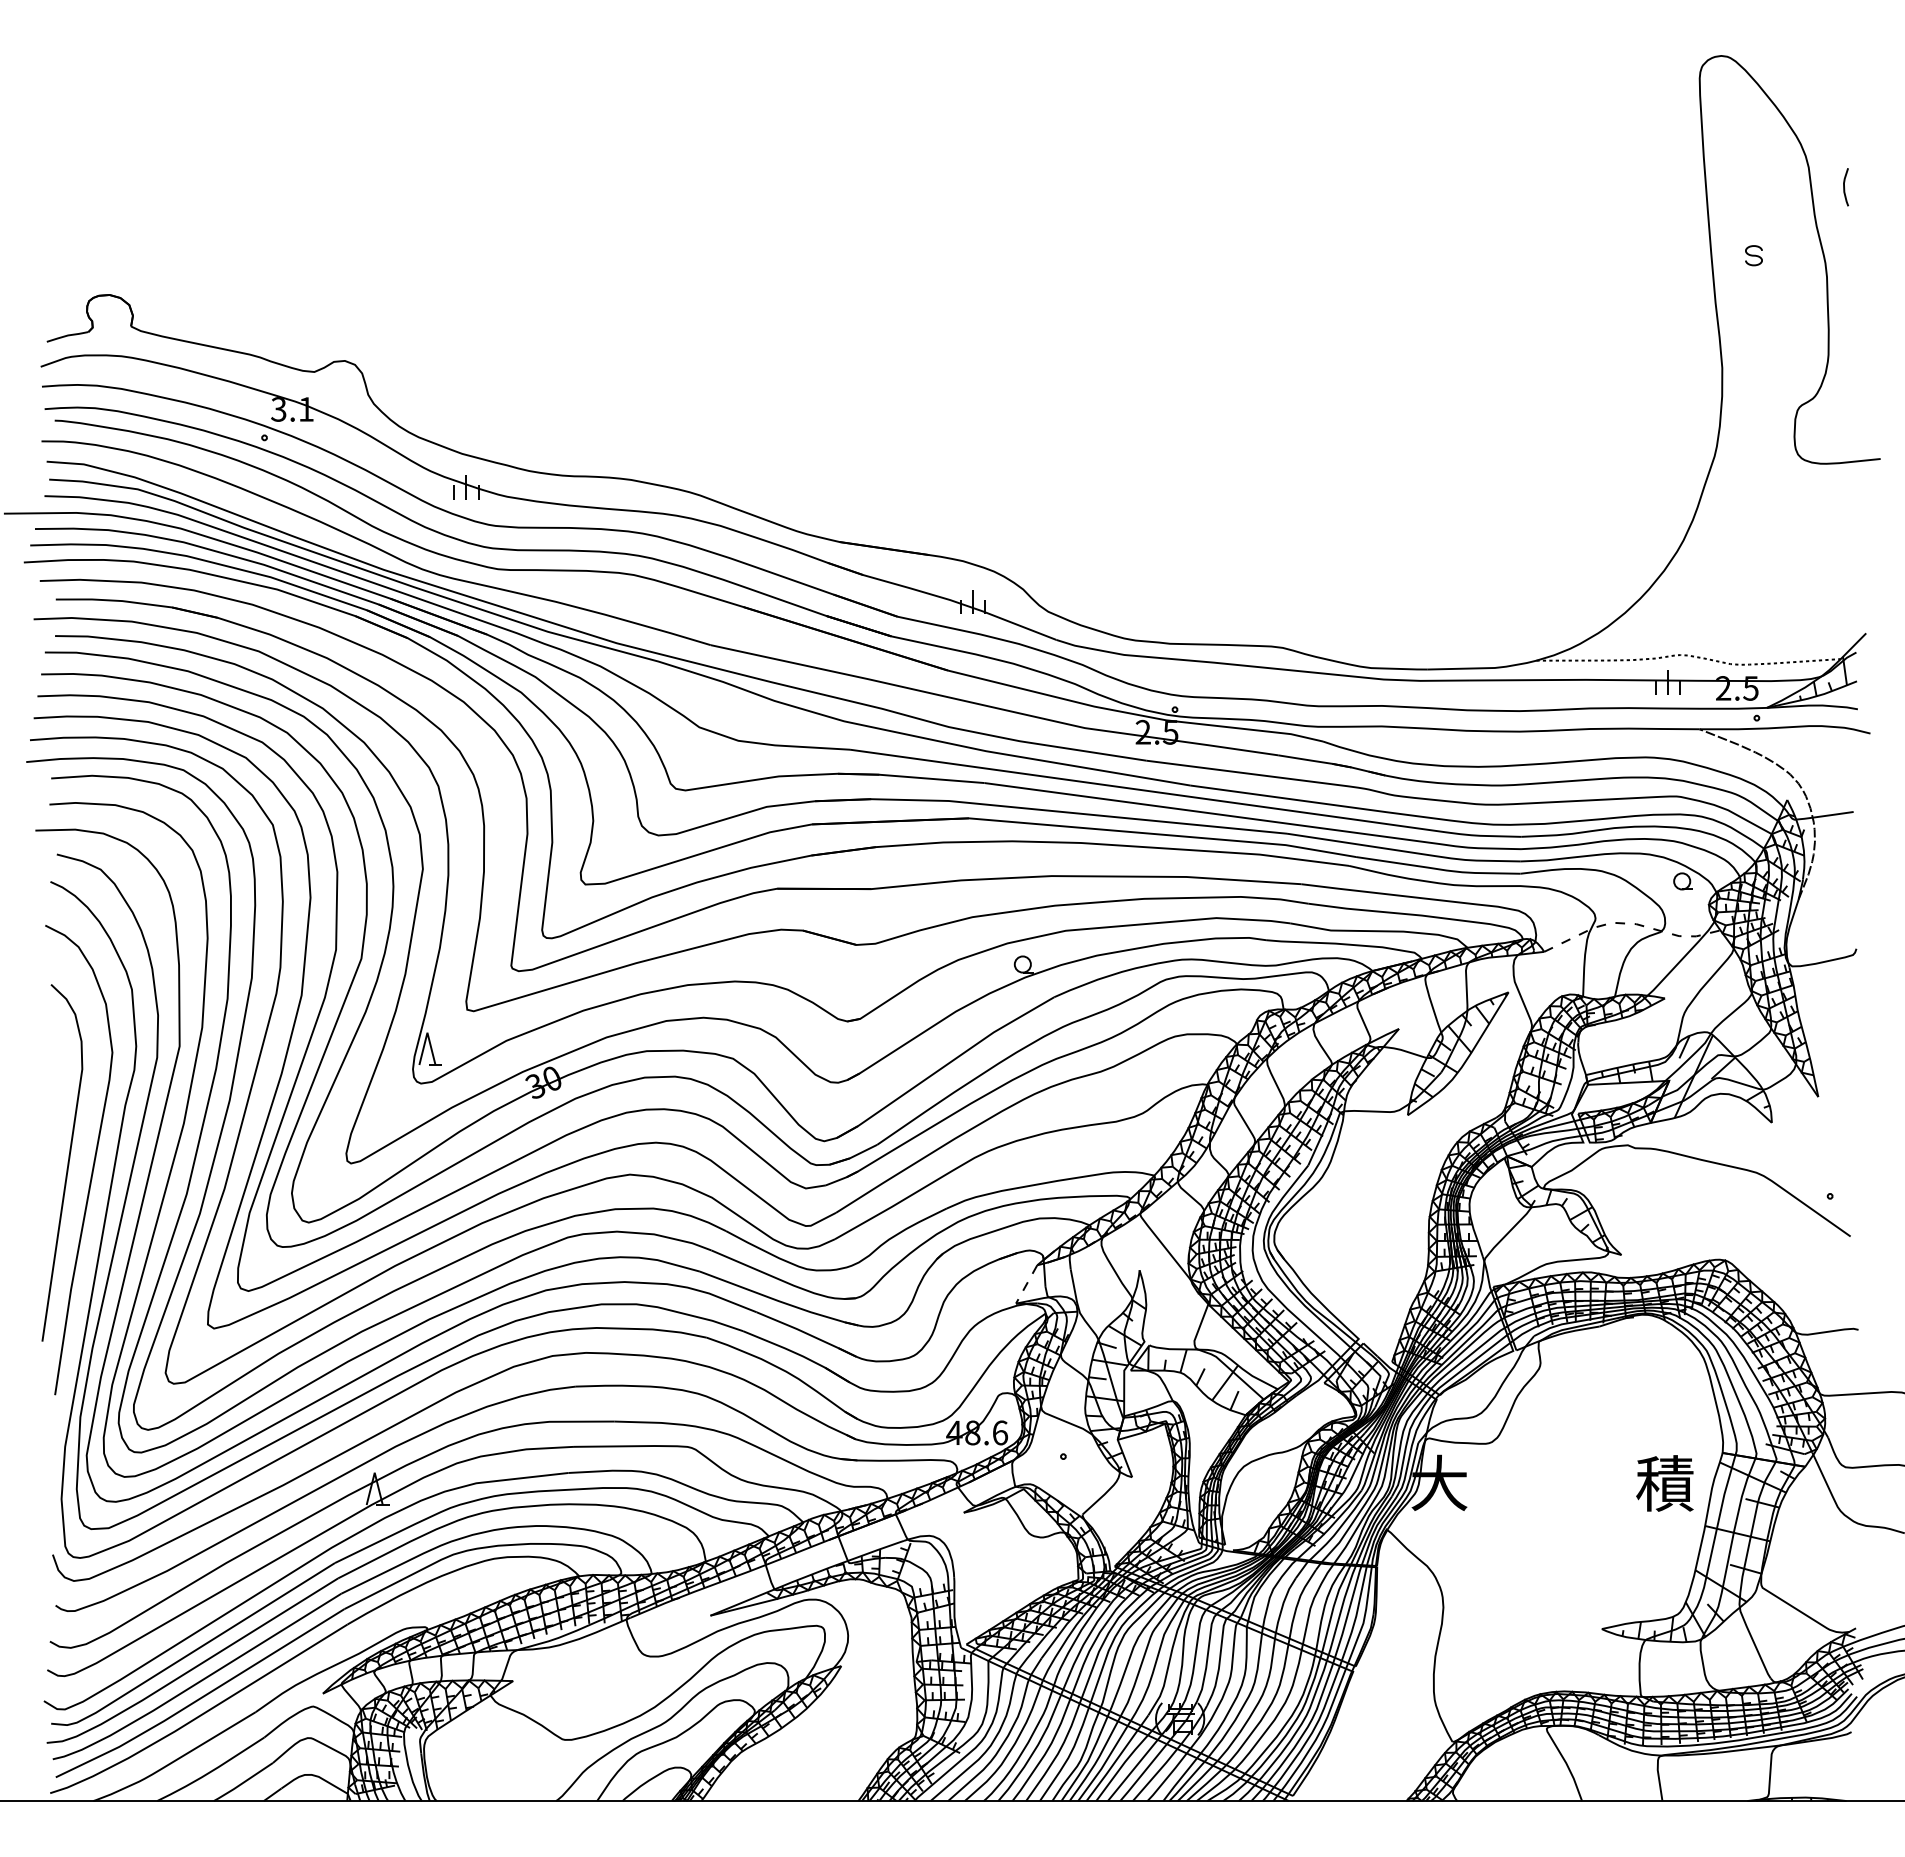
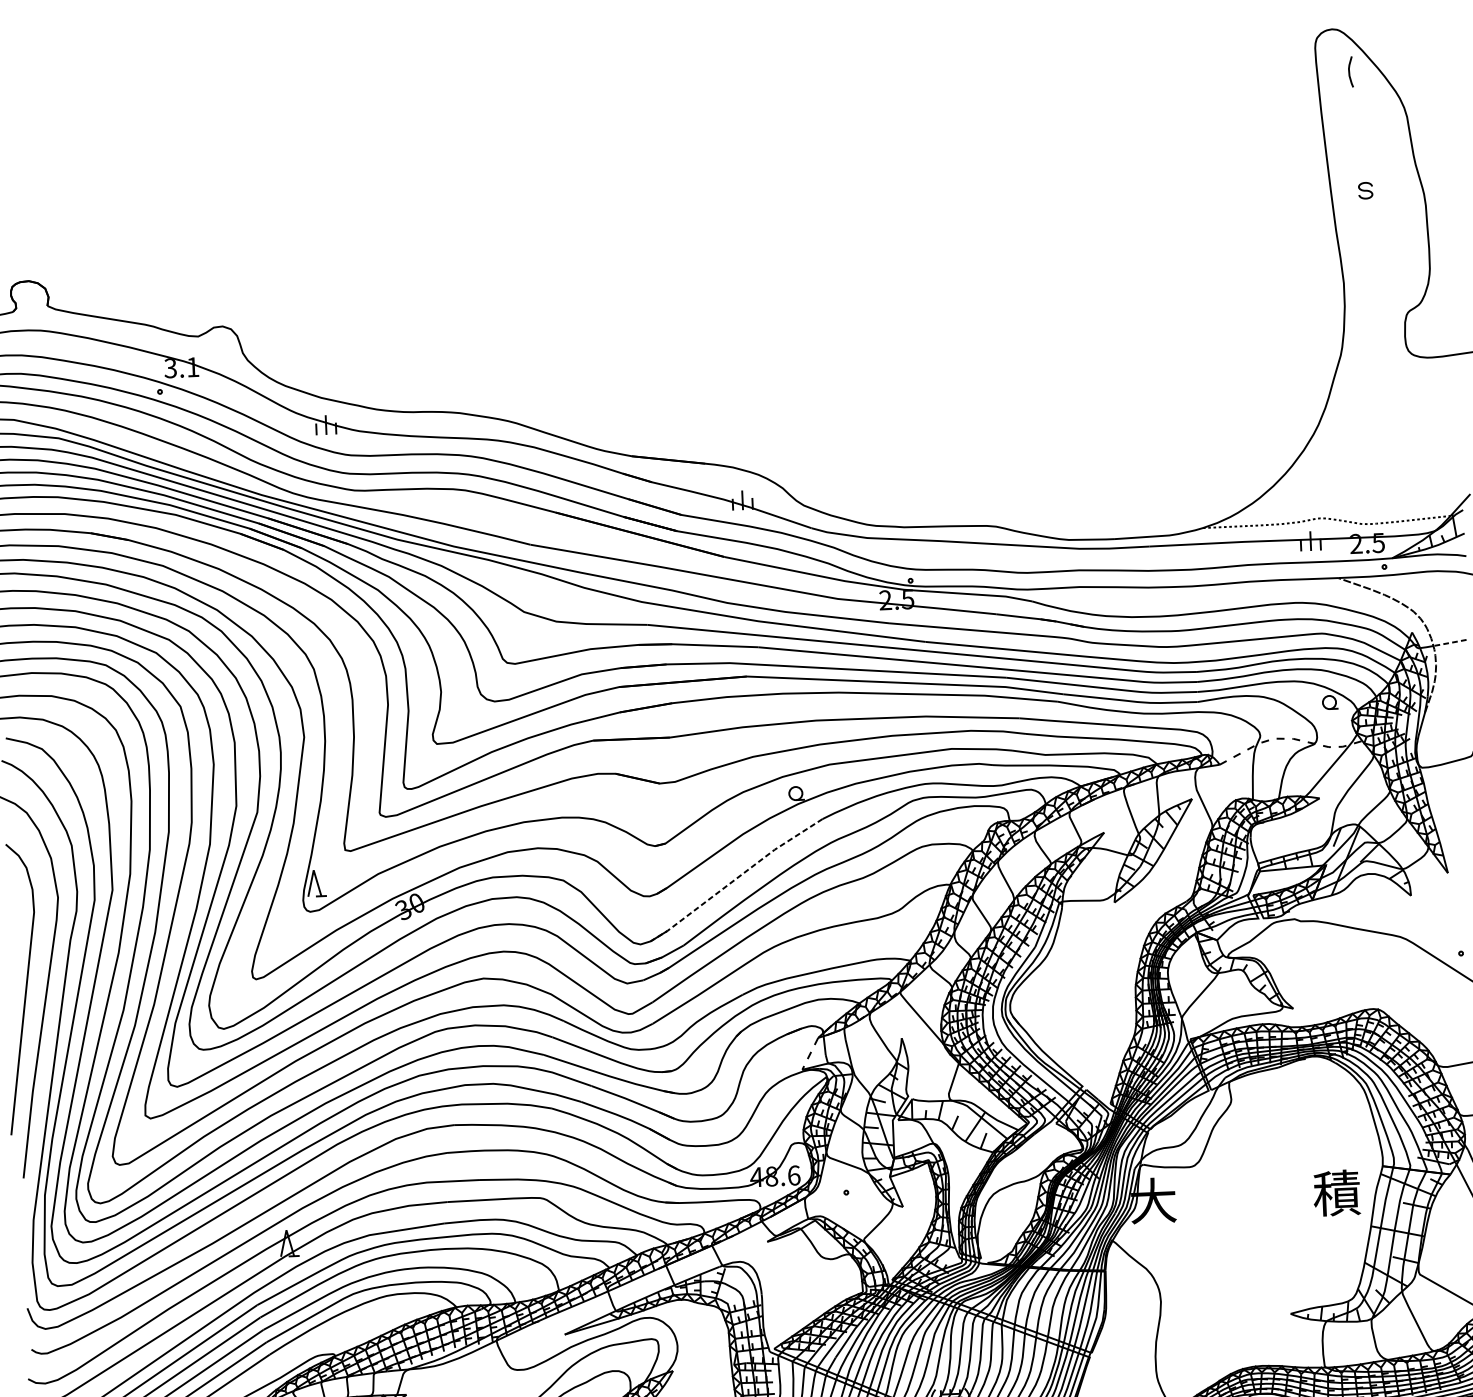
curve: (1844, 187) -> (1349, 72), moved
line: (1833, 814) -> (1450, 642), solid -> dashed
line: (943, 1066) -> (734, 879), solid -> dashed

